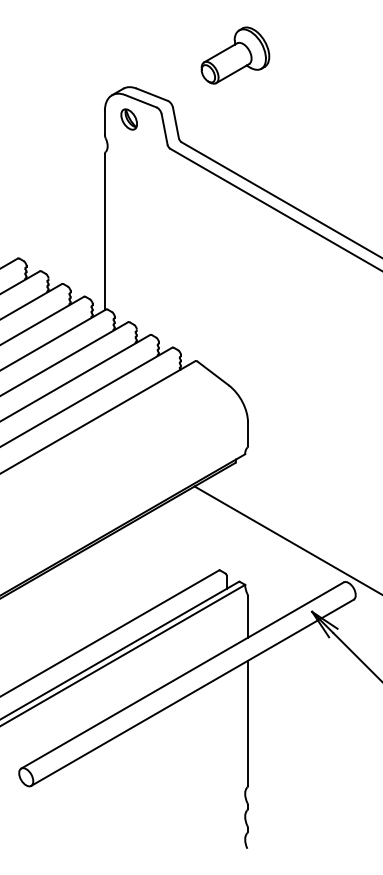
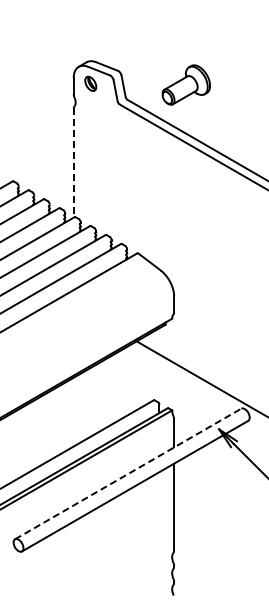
part: (234, 54) -> (185, 84), moved
line: (104, 232) -> (73, 163), solid -> dashed
line: (182, 676) -> (128, 474), solid -> dashed

